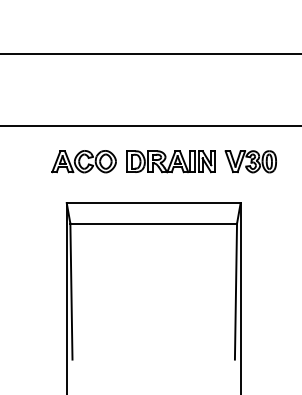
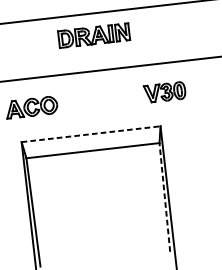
part: (170, 161) -> (93, 35), moved
line: (153, 203) -> (90, 134), solid -> dashed
line: (235, 291) -> (164, 197), solid -> dashed

